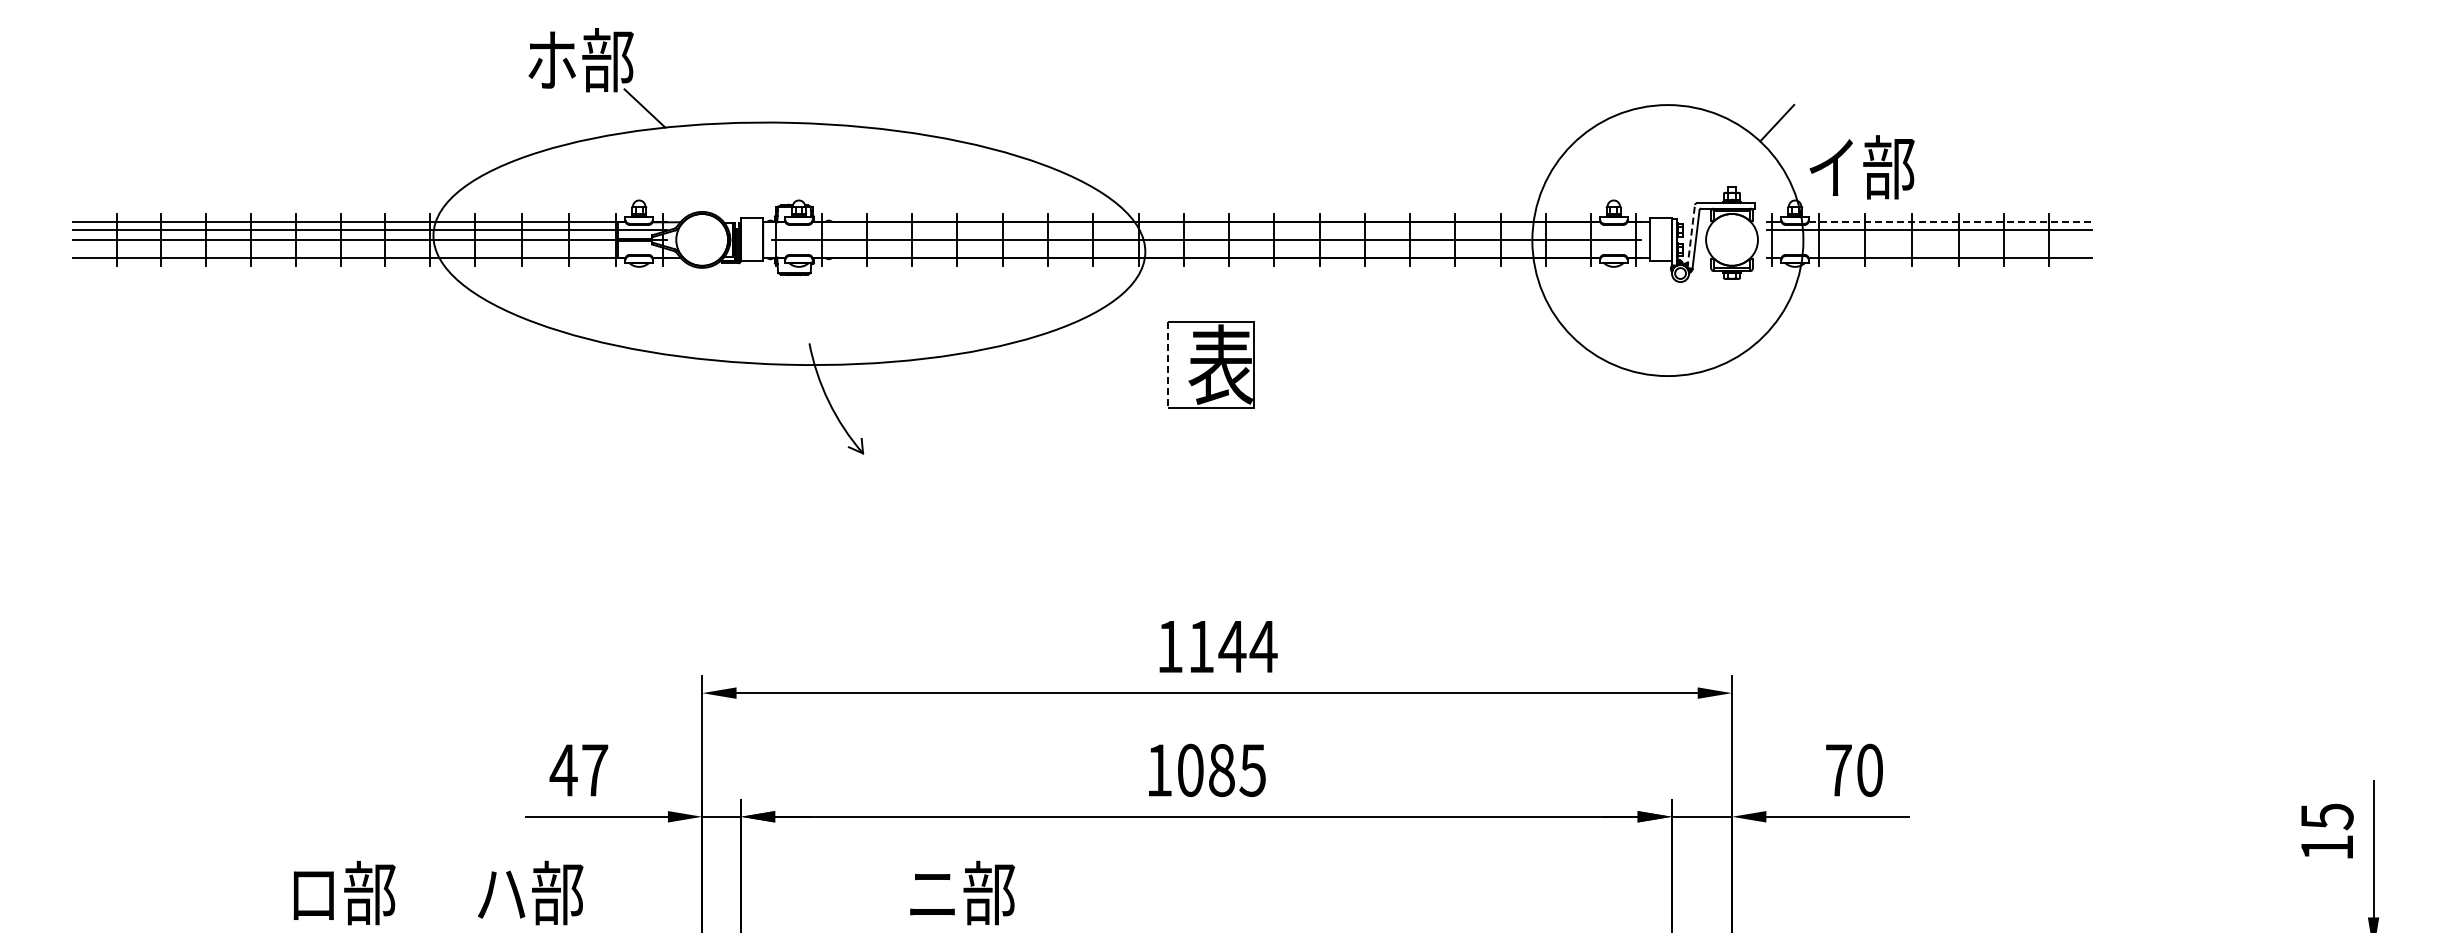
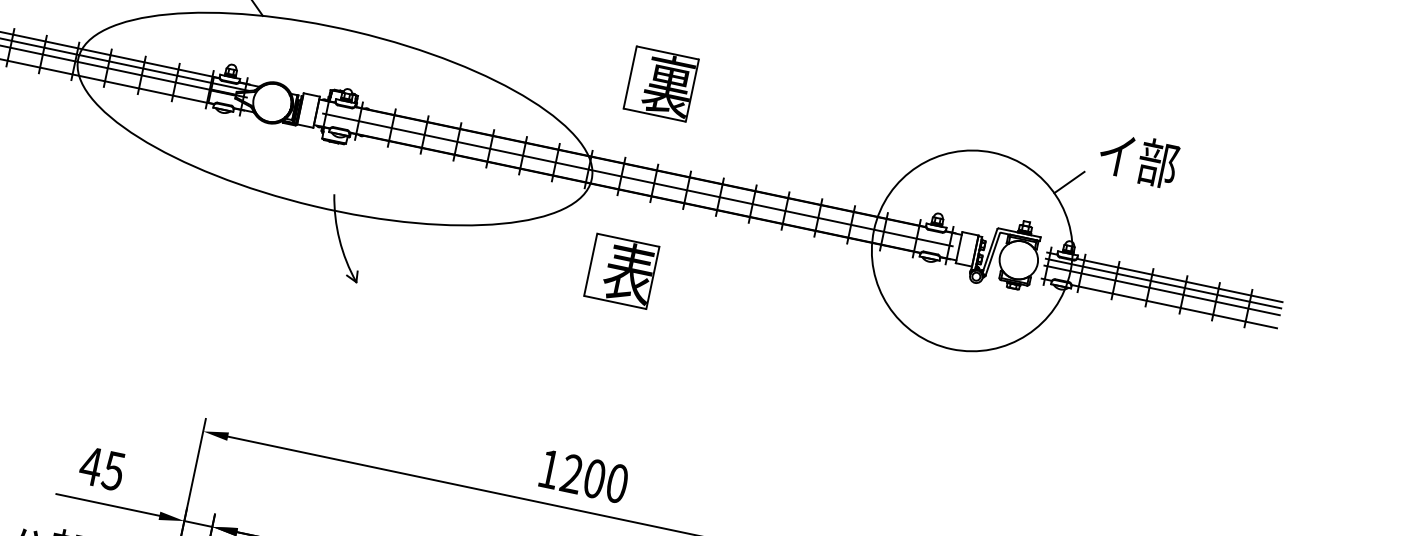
part: (1210, 106) -> (661, 83), added
text: (1861, 167) -> (1138, 159), moved
line: (1950, 221) -> (1179, 280), dashed -> solid
line: (1691, 236) -> (989, 251), dashed -> solid
line: (1929, 239) -> (1162, 290), added
line: (1167, 365) -> (590, 265), dashed -> solid
text: (1232, 646) -> (594, 478), 1144 -> 1200
text: (594, 770) -> (113, 471), 47 -> 45

